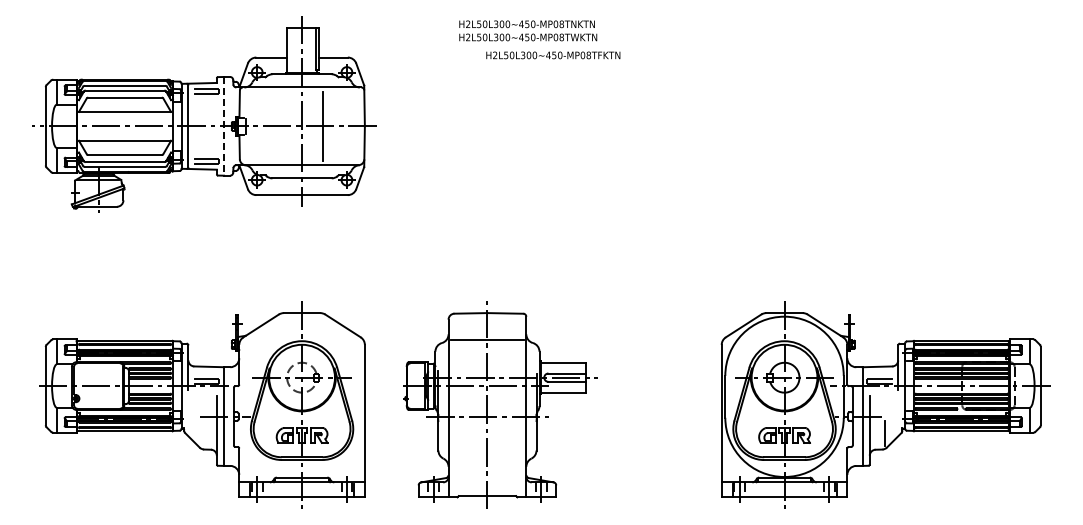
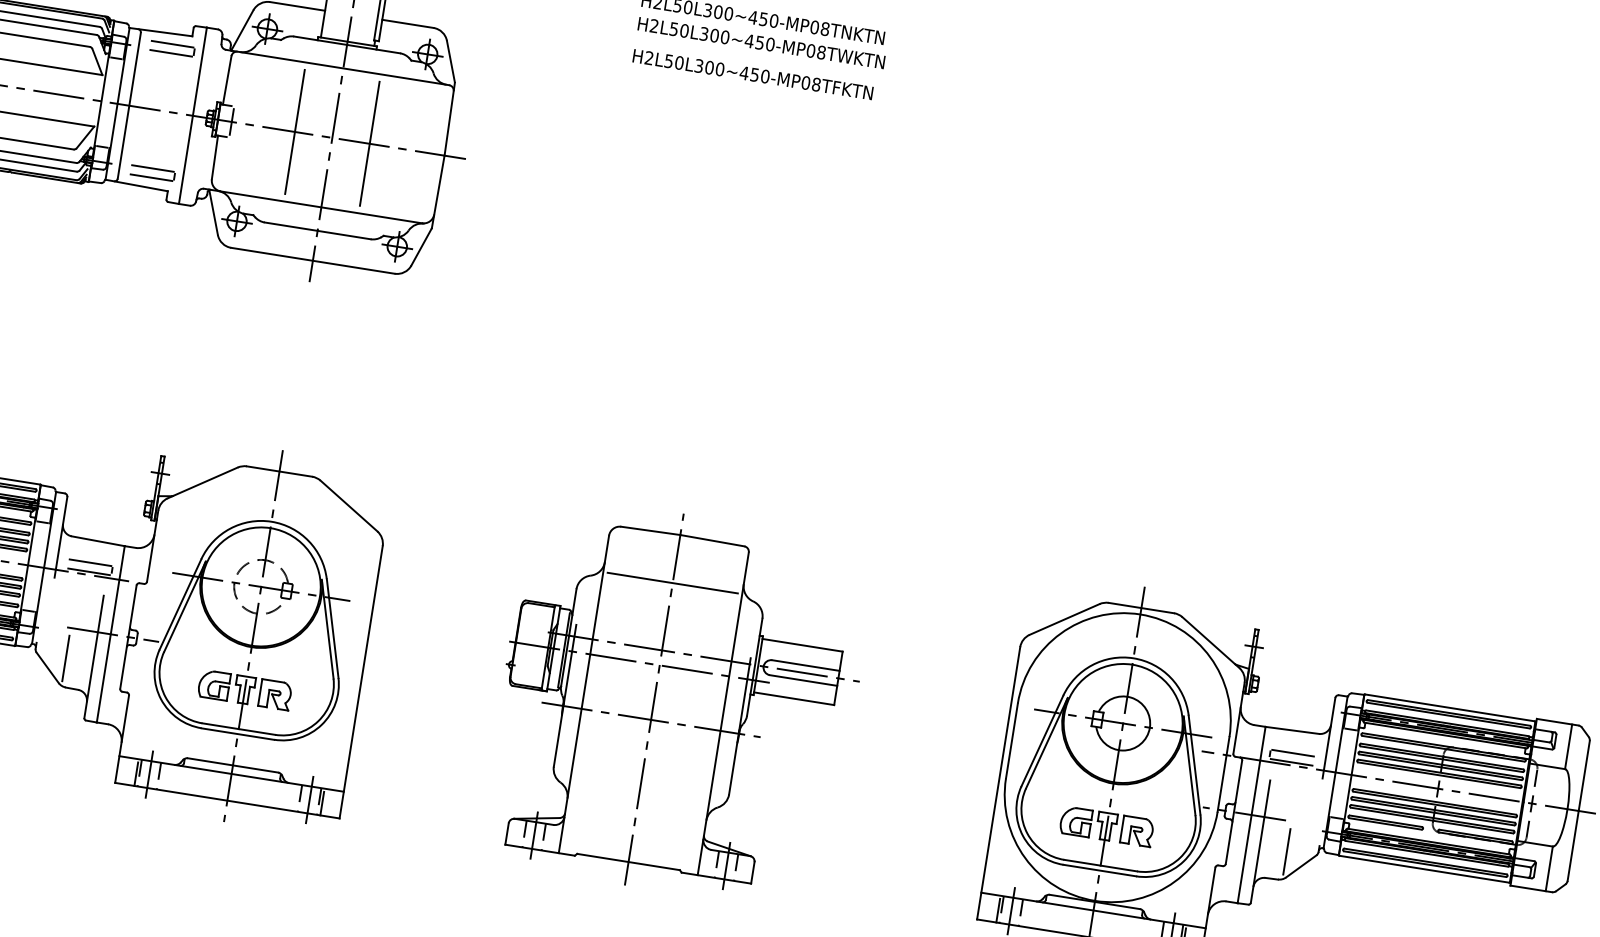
text: (553, 55) -> (753, 74), moved
line: (224, 126) -> (193, 116), dashed -> solid
line: (281, 126) -> (295, 132), added
part: (500, 404) -> (677, 702), moved
line: (201, 433) -> (65, 658), added

